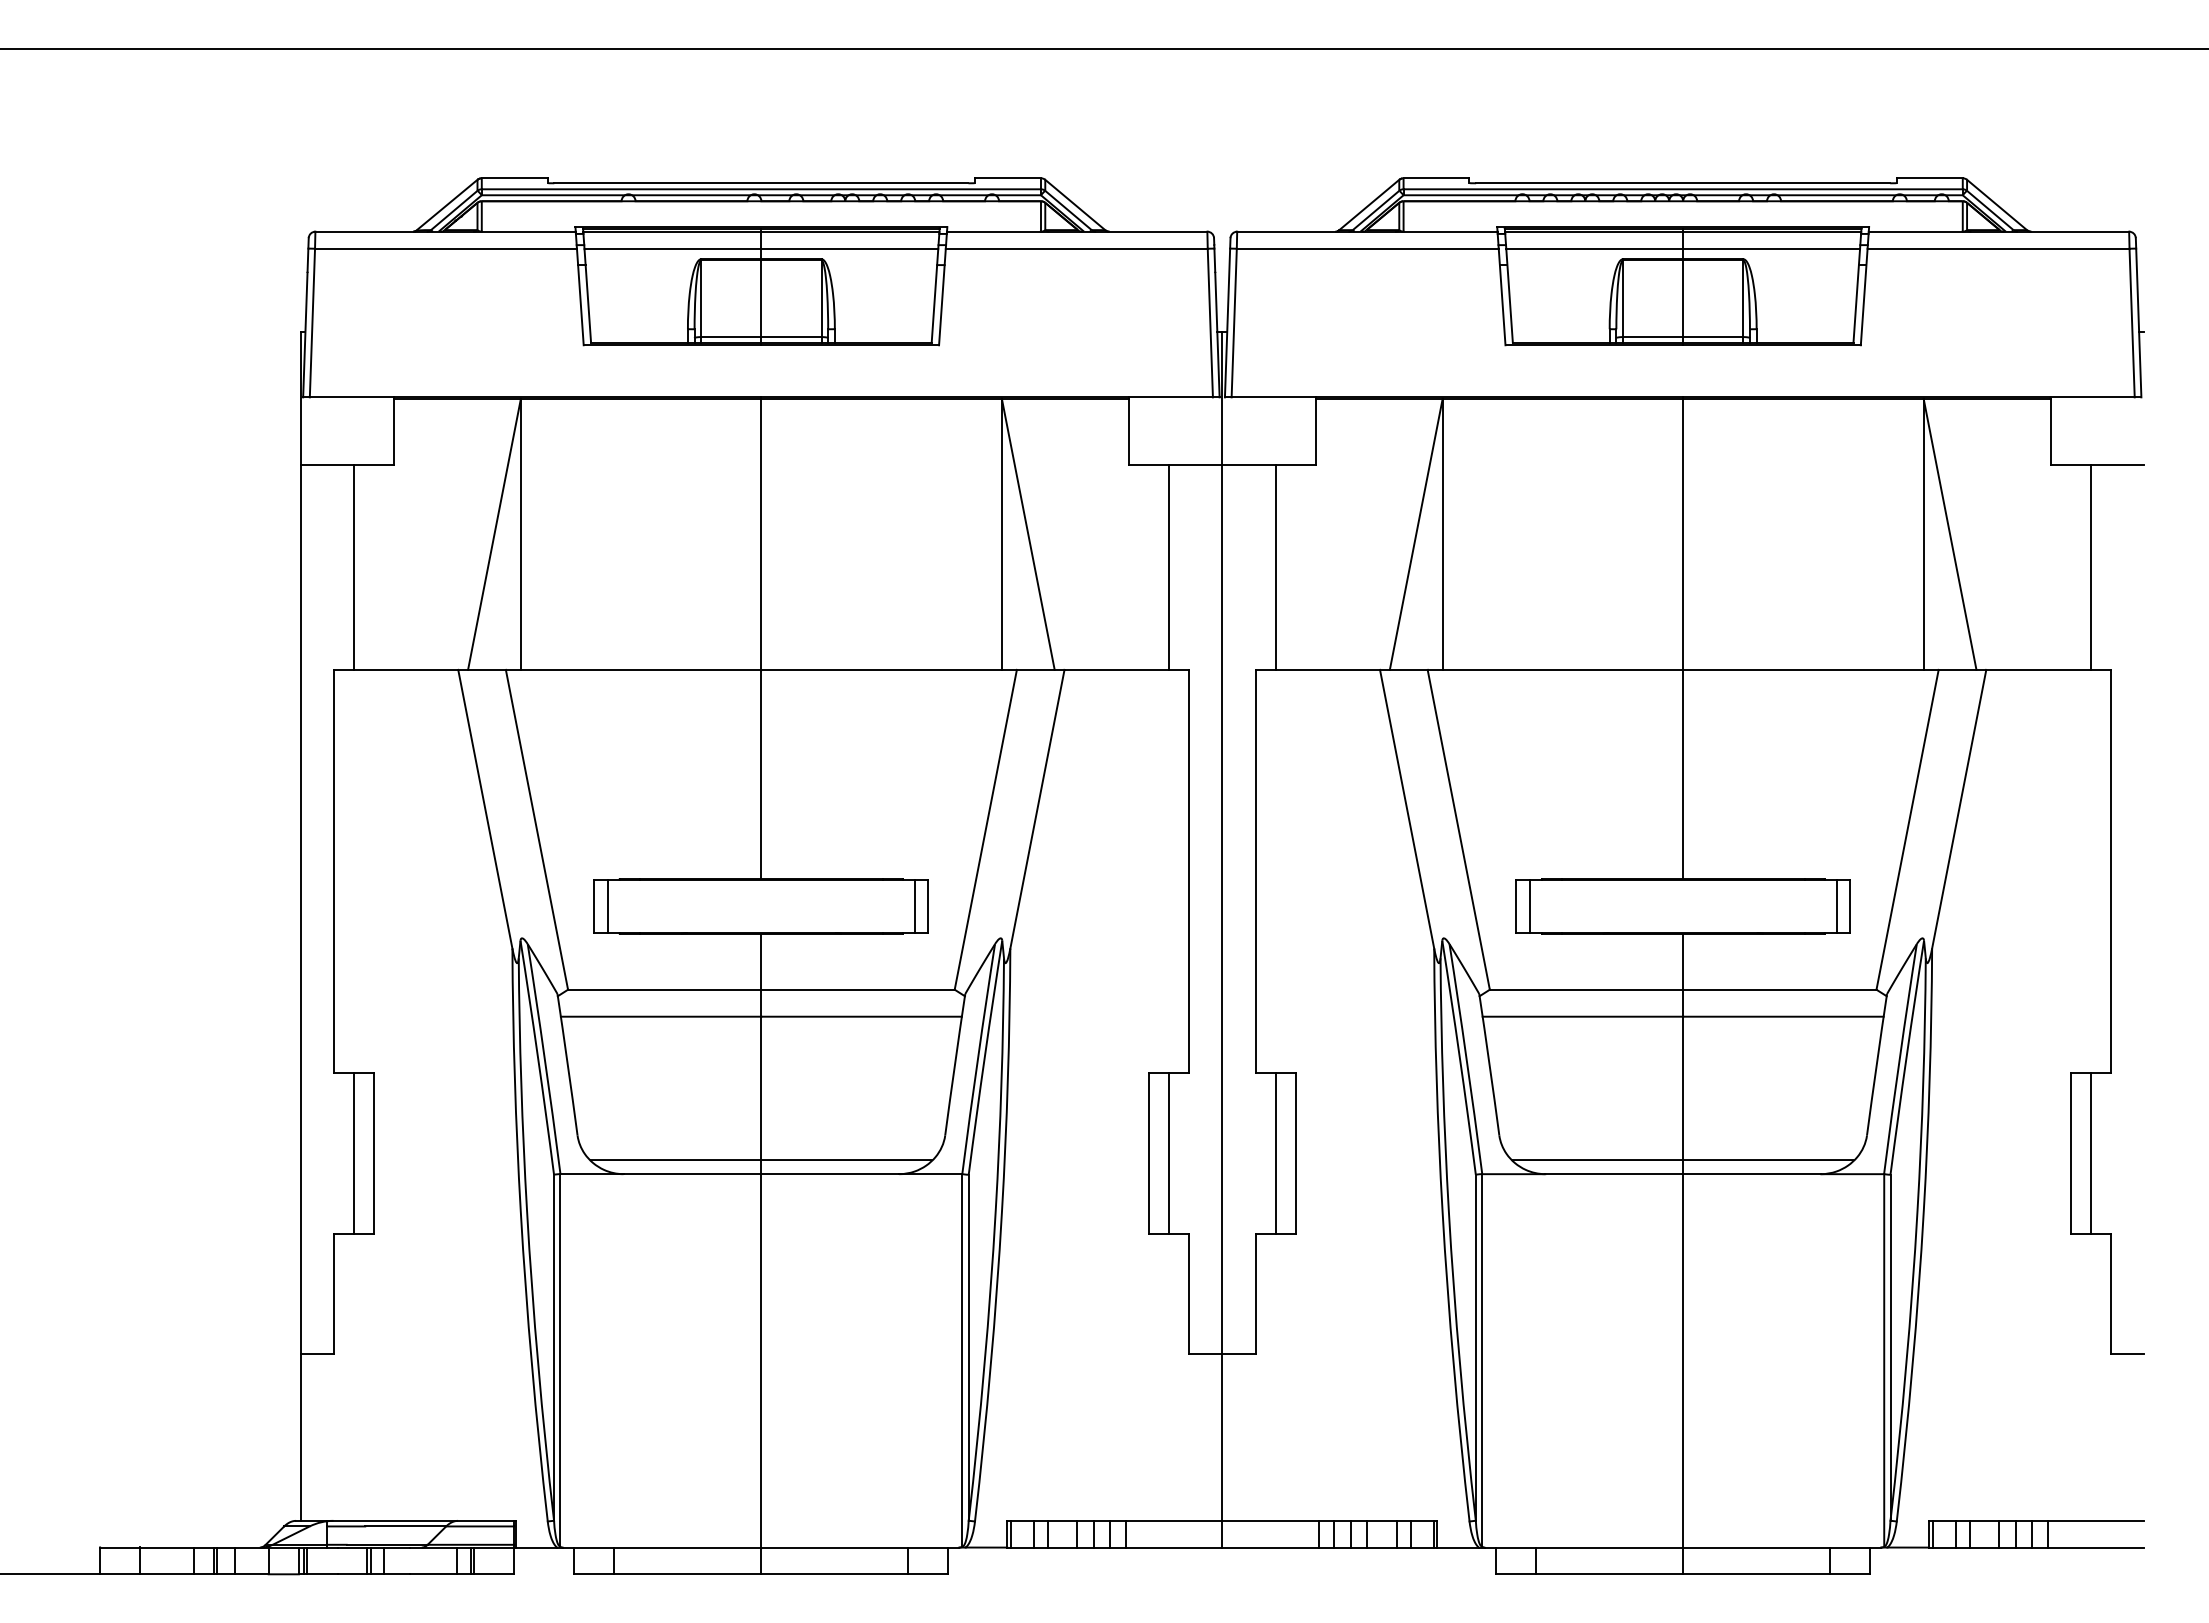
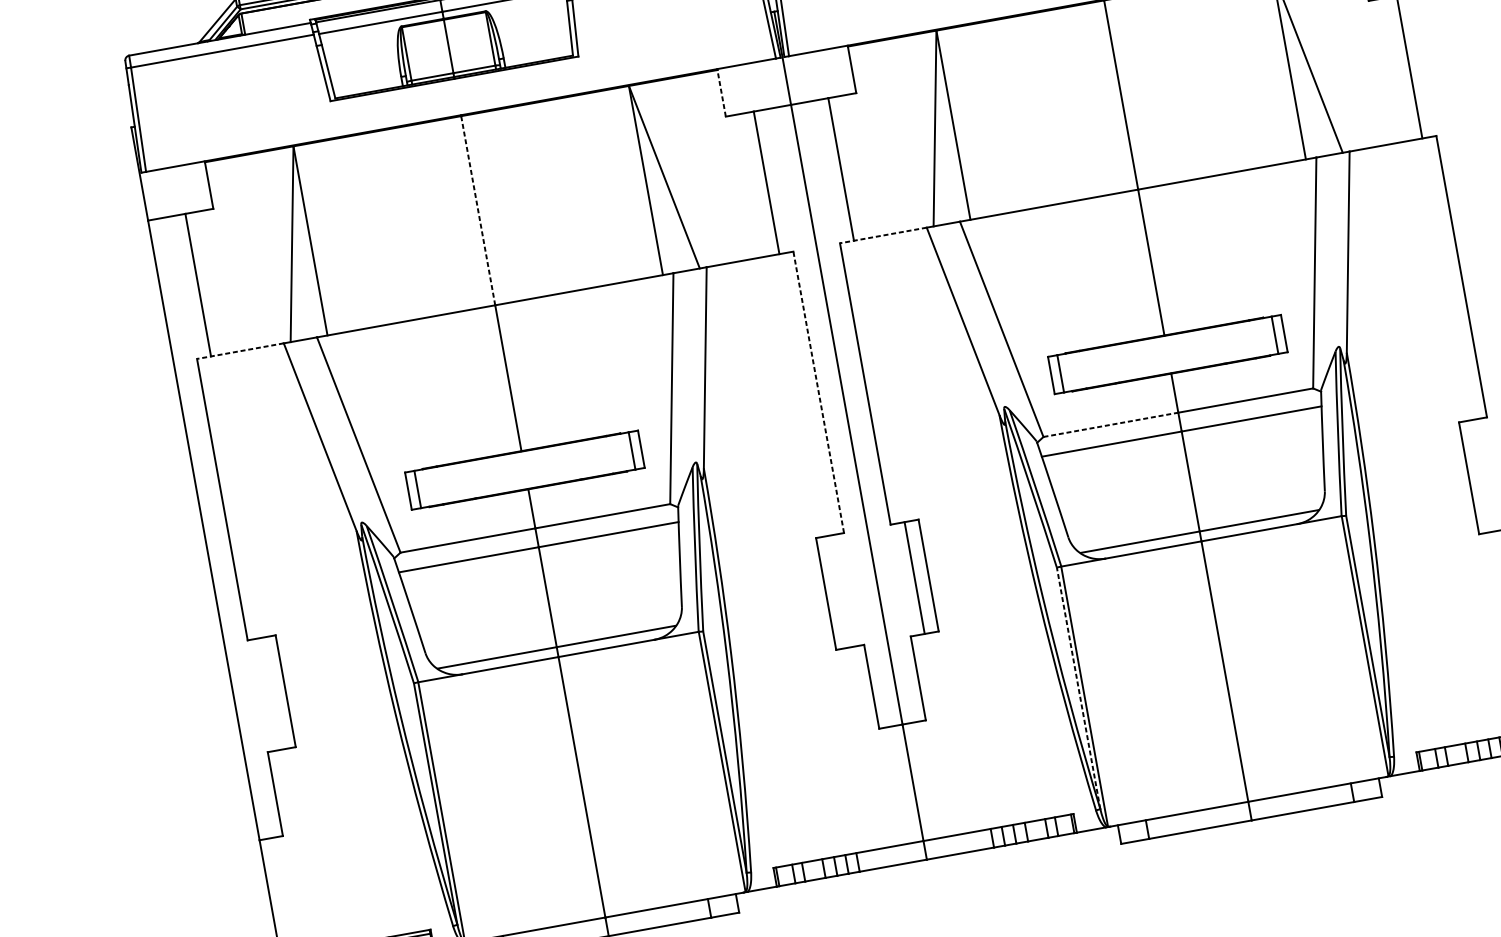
line: (1128, 431) -> (721, 92), solid -> dashed
line: (761, 534) -> (478, 210), solid -> dashed
line: (395, 669) -> (239, 350), solid -> dashed
line: (1317, 669) -> (883, 235), solid -> dashed
line: (1188, 871) -> (818, 392), solid -> dashed
line: (1586, 989) -> (1110, 424), solid -> dashed
line: (353, 1153) -> (271, 693), removed
line: (1168, 1153) -> (839, 591), removed
line: (2090, 1153) -> (1482, 475), removed
line: (1475, 1347) -> (1078, 688), solid -> dashed

